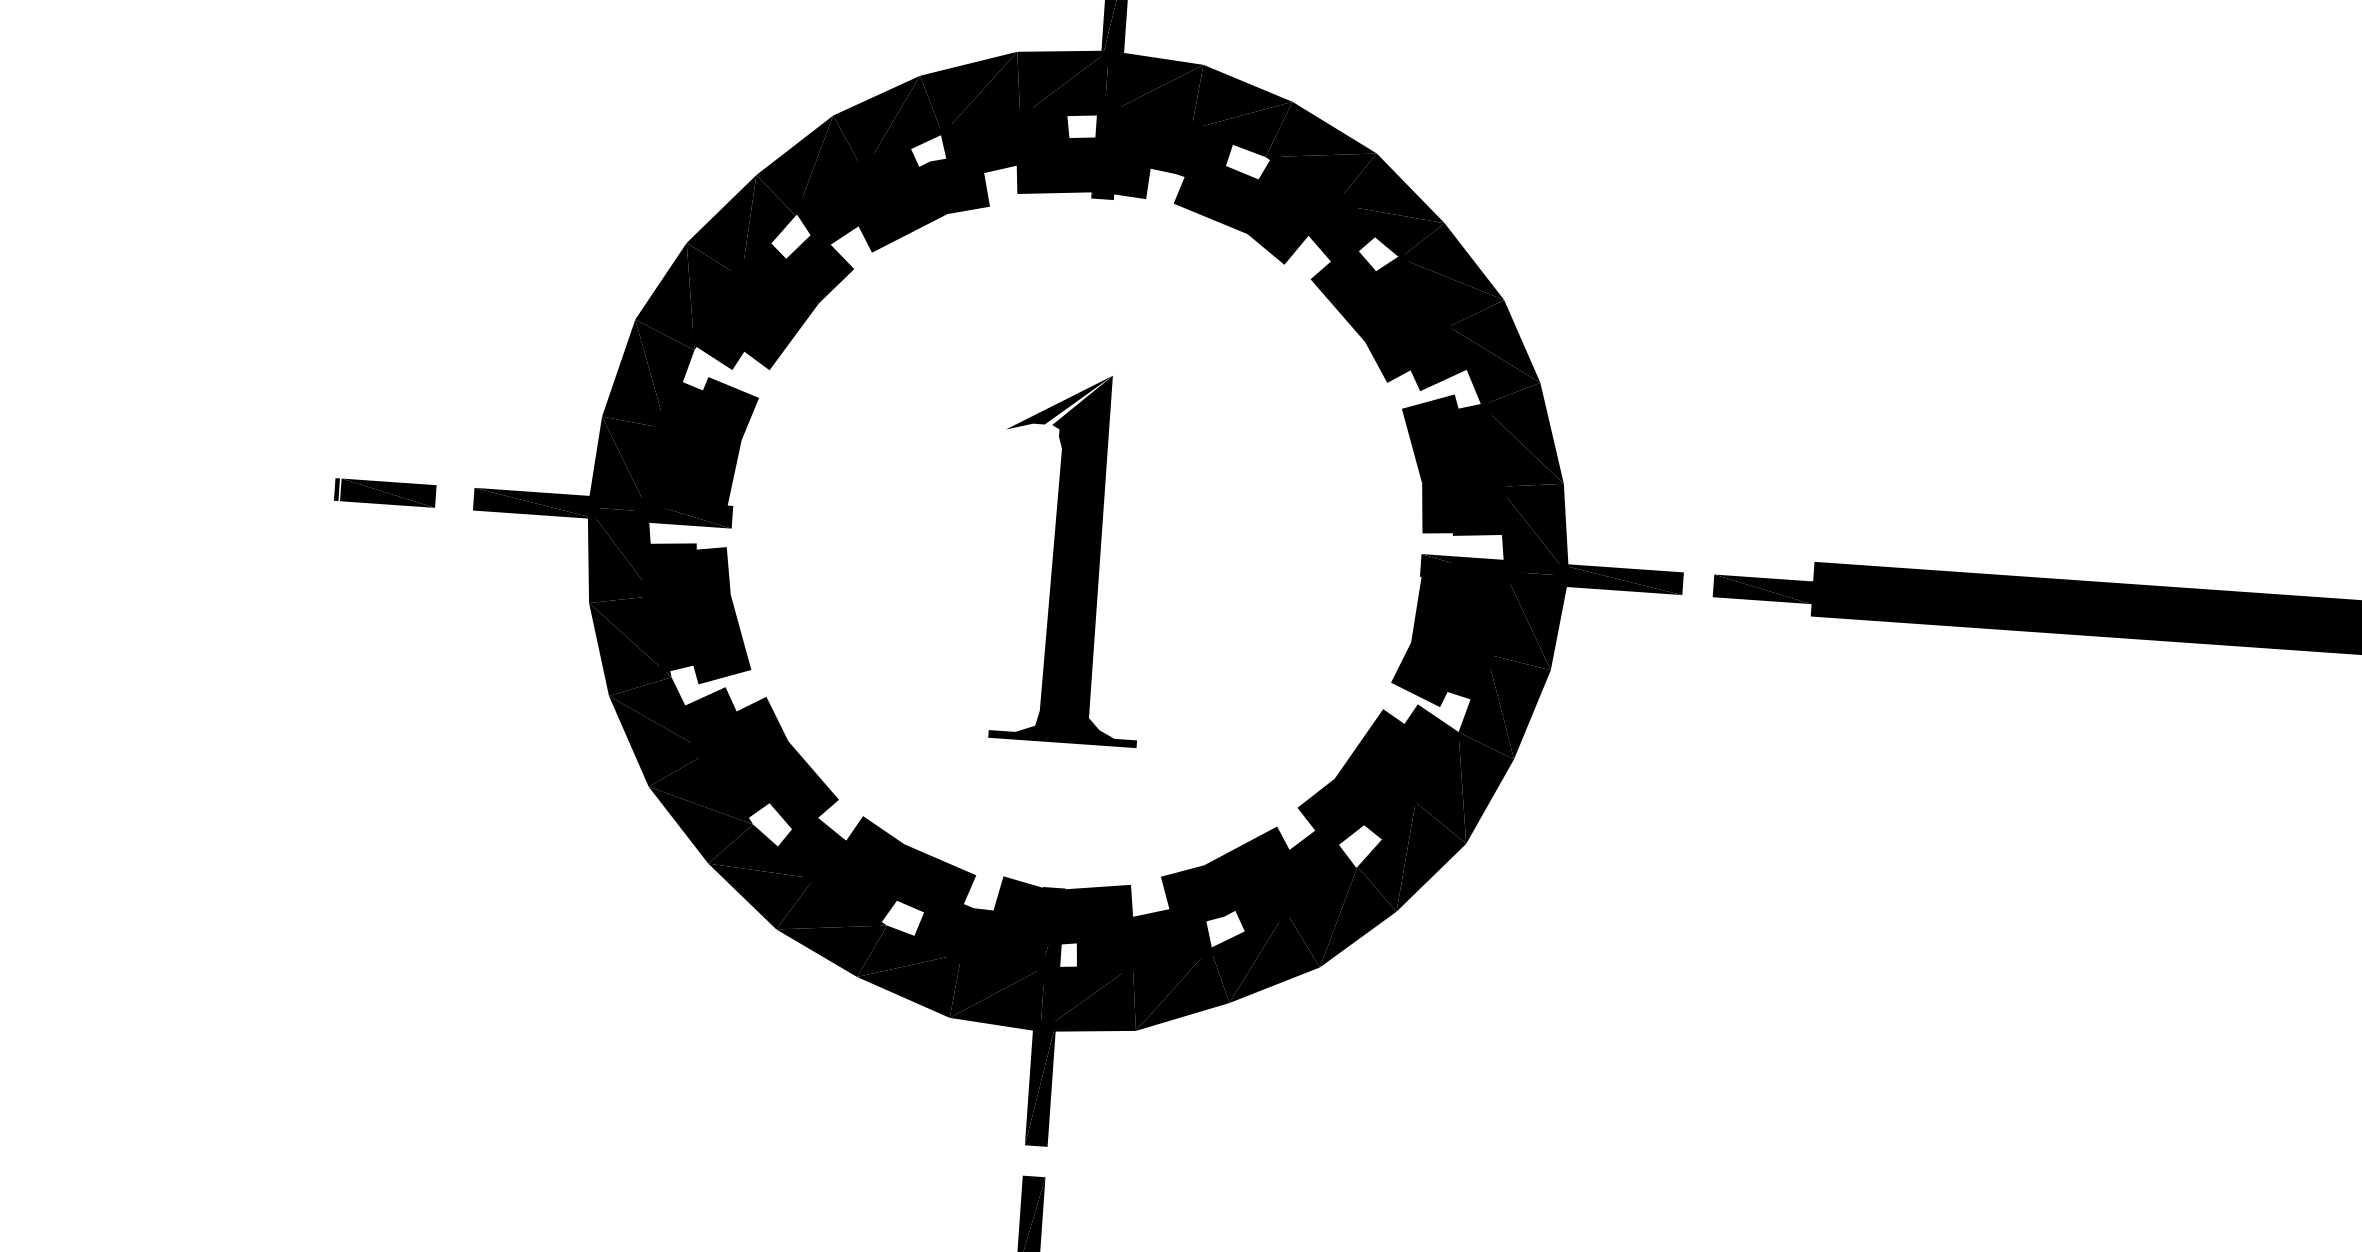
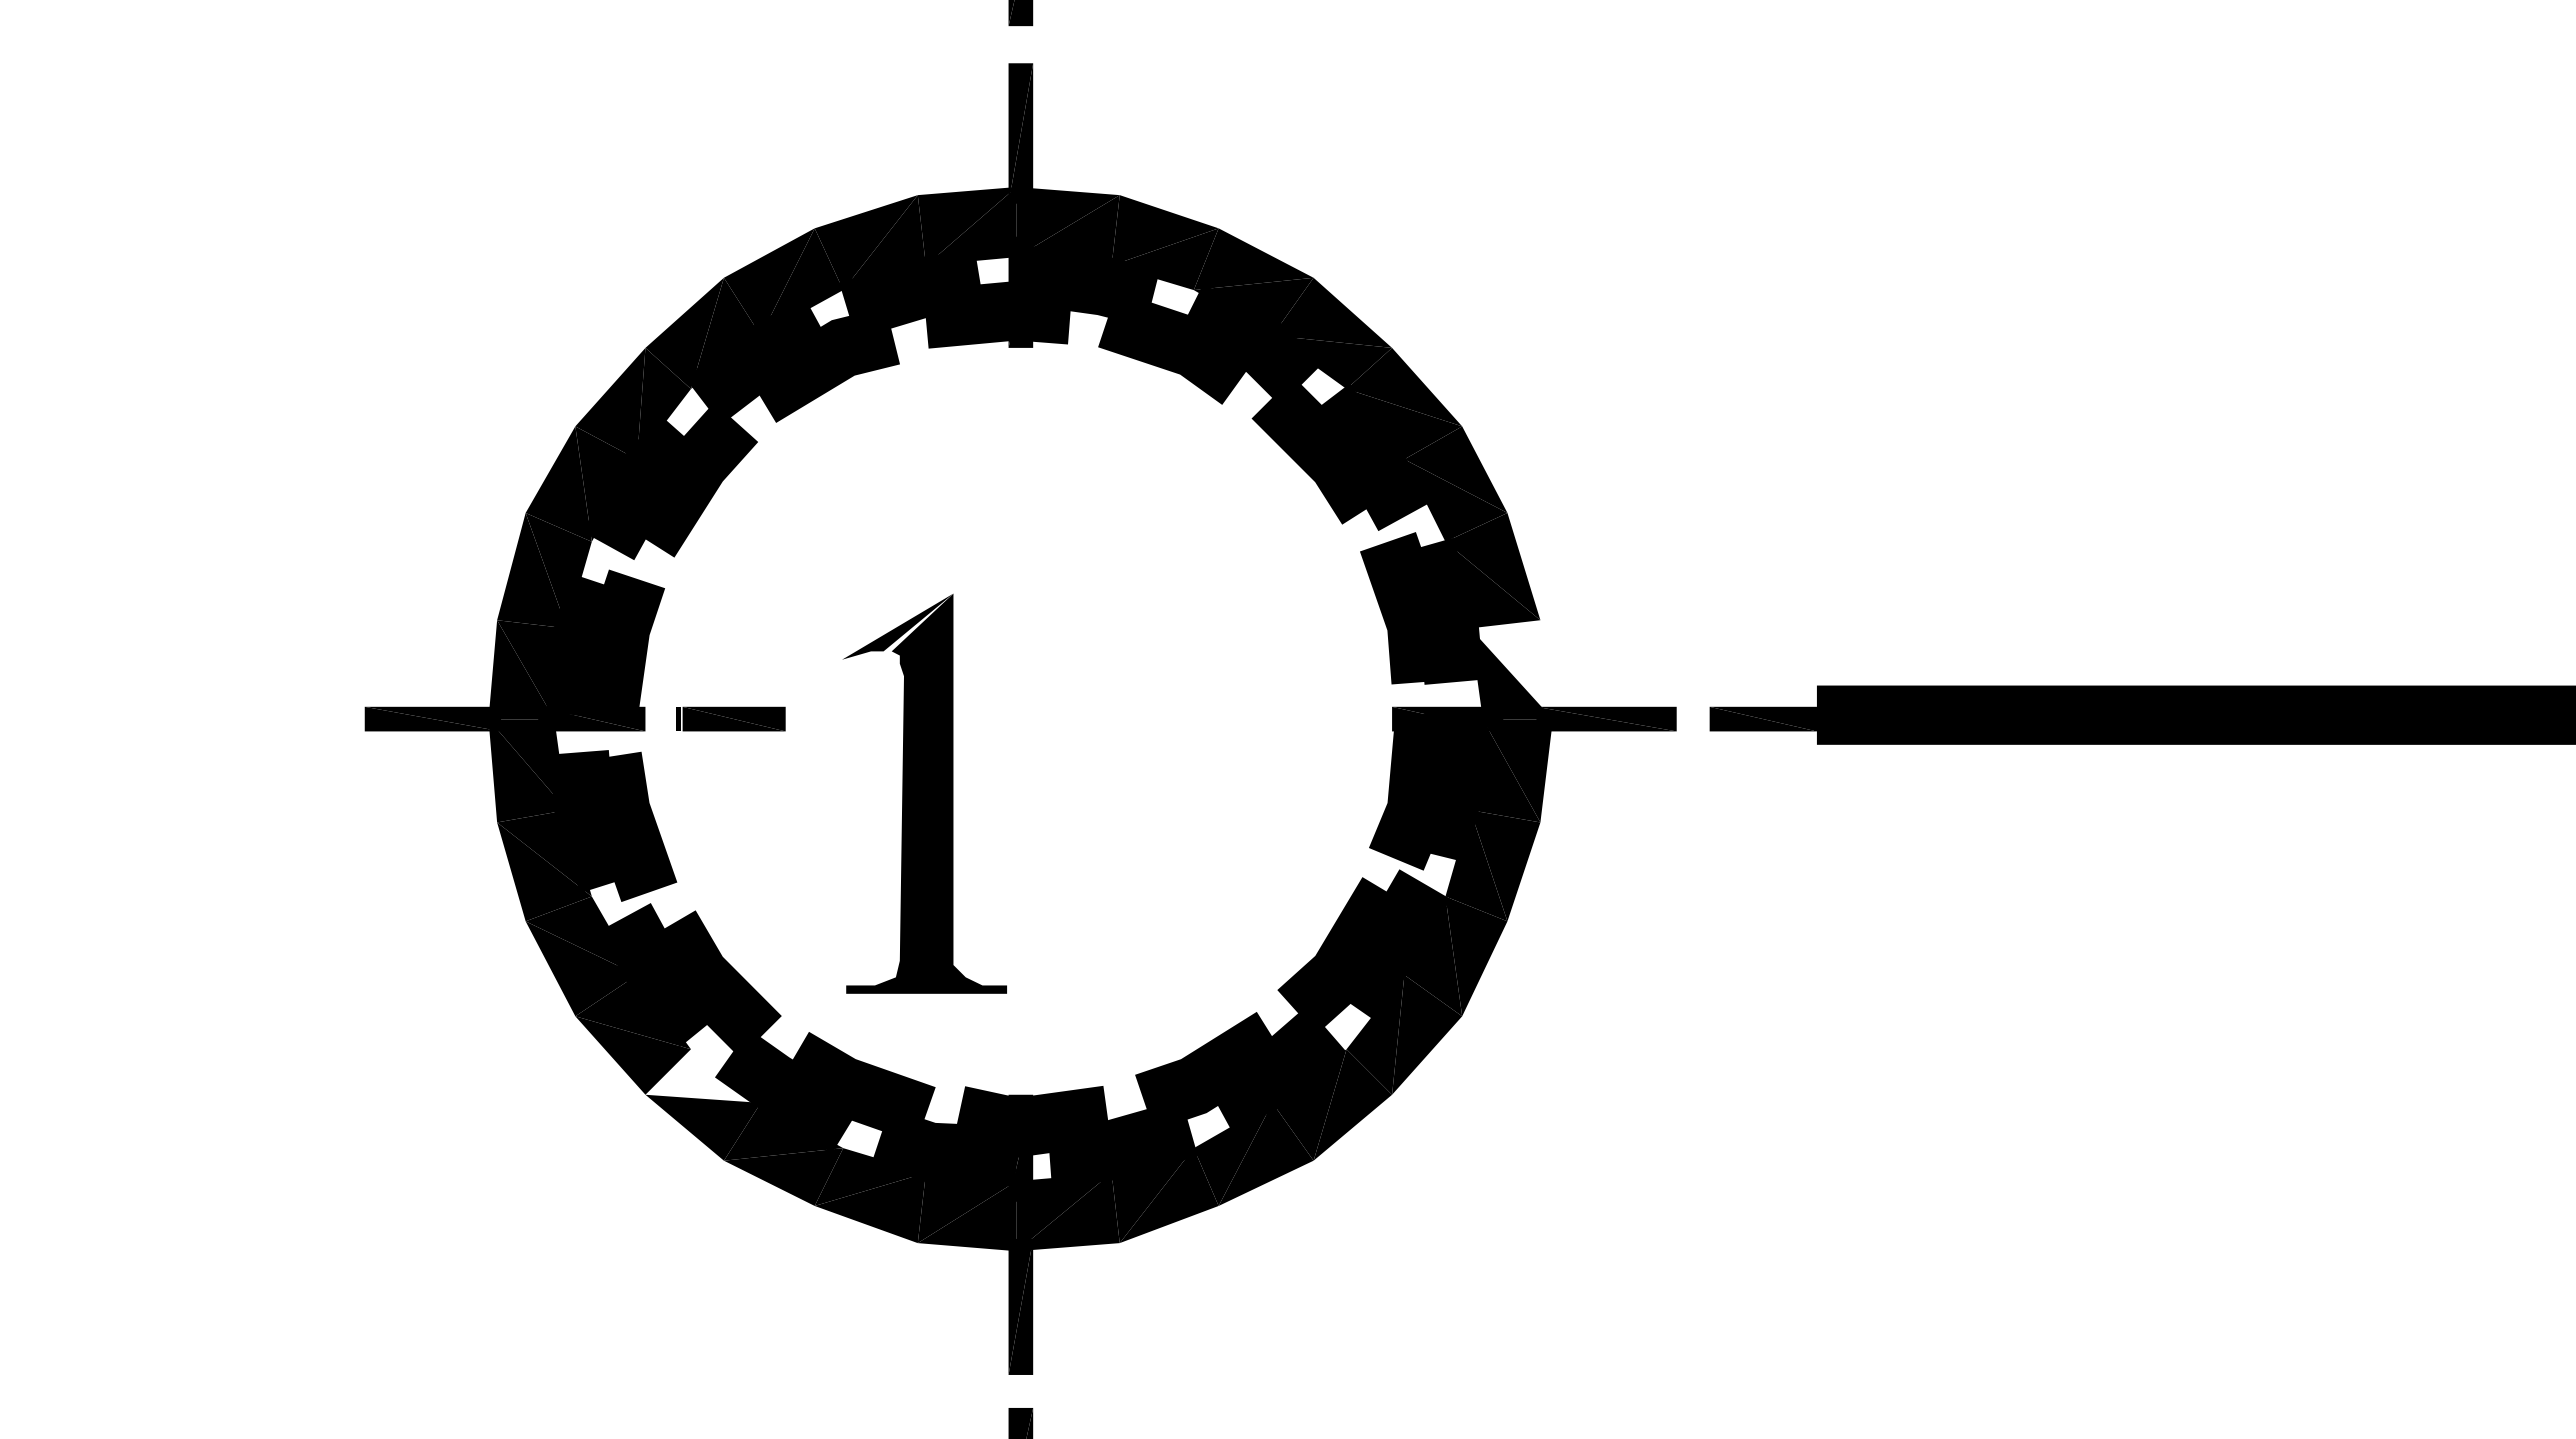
part: (385, 492) -> (730, 718), moved
fill: (1534, 527) -> (1511, 669), removed
part: (1073, 558) -> (924, 793), moved
fill: (762, 849) -> (702, 1075), removed

